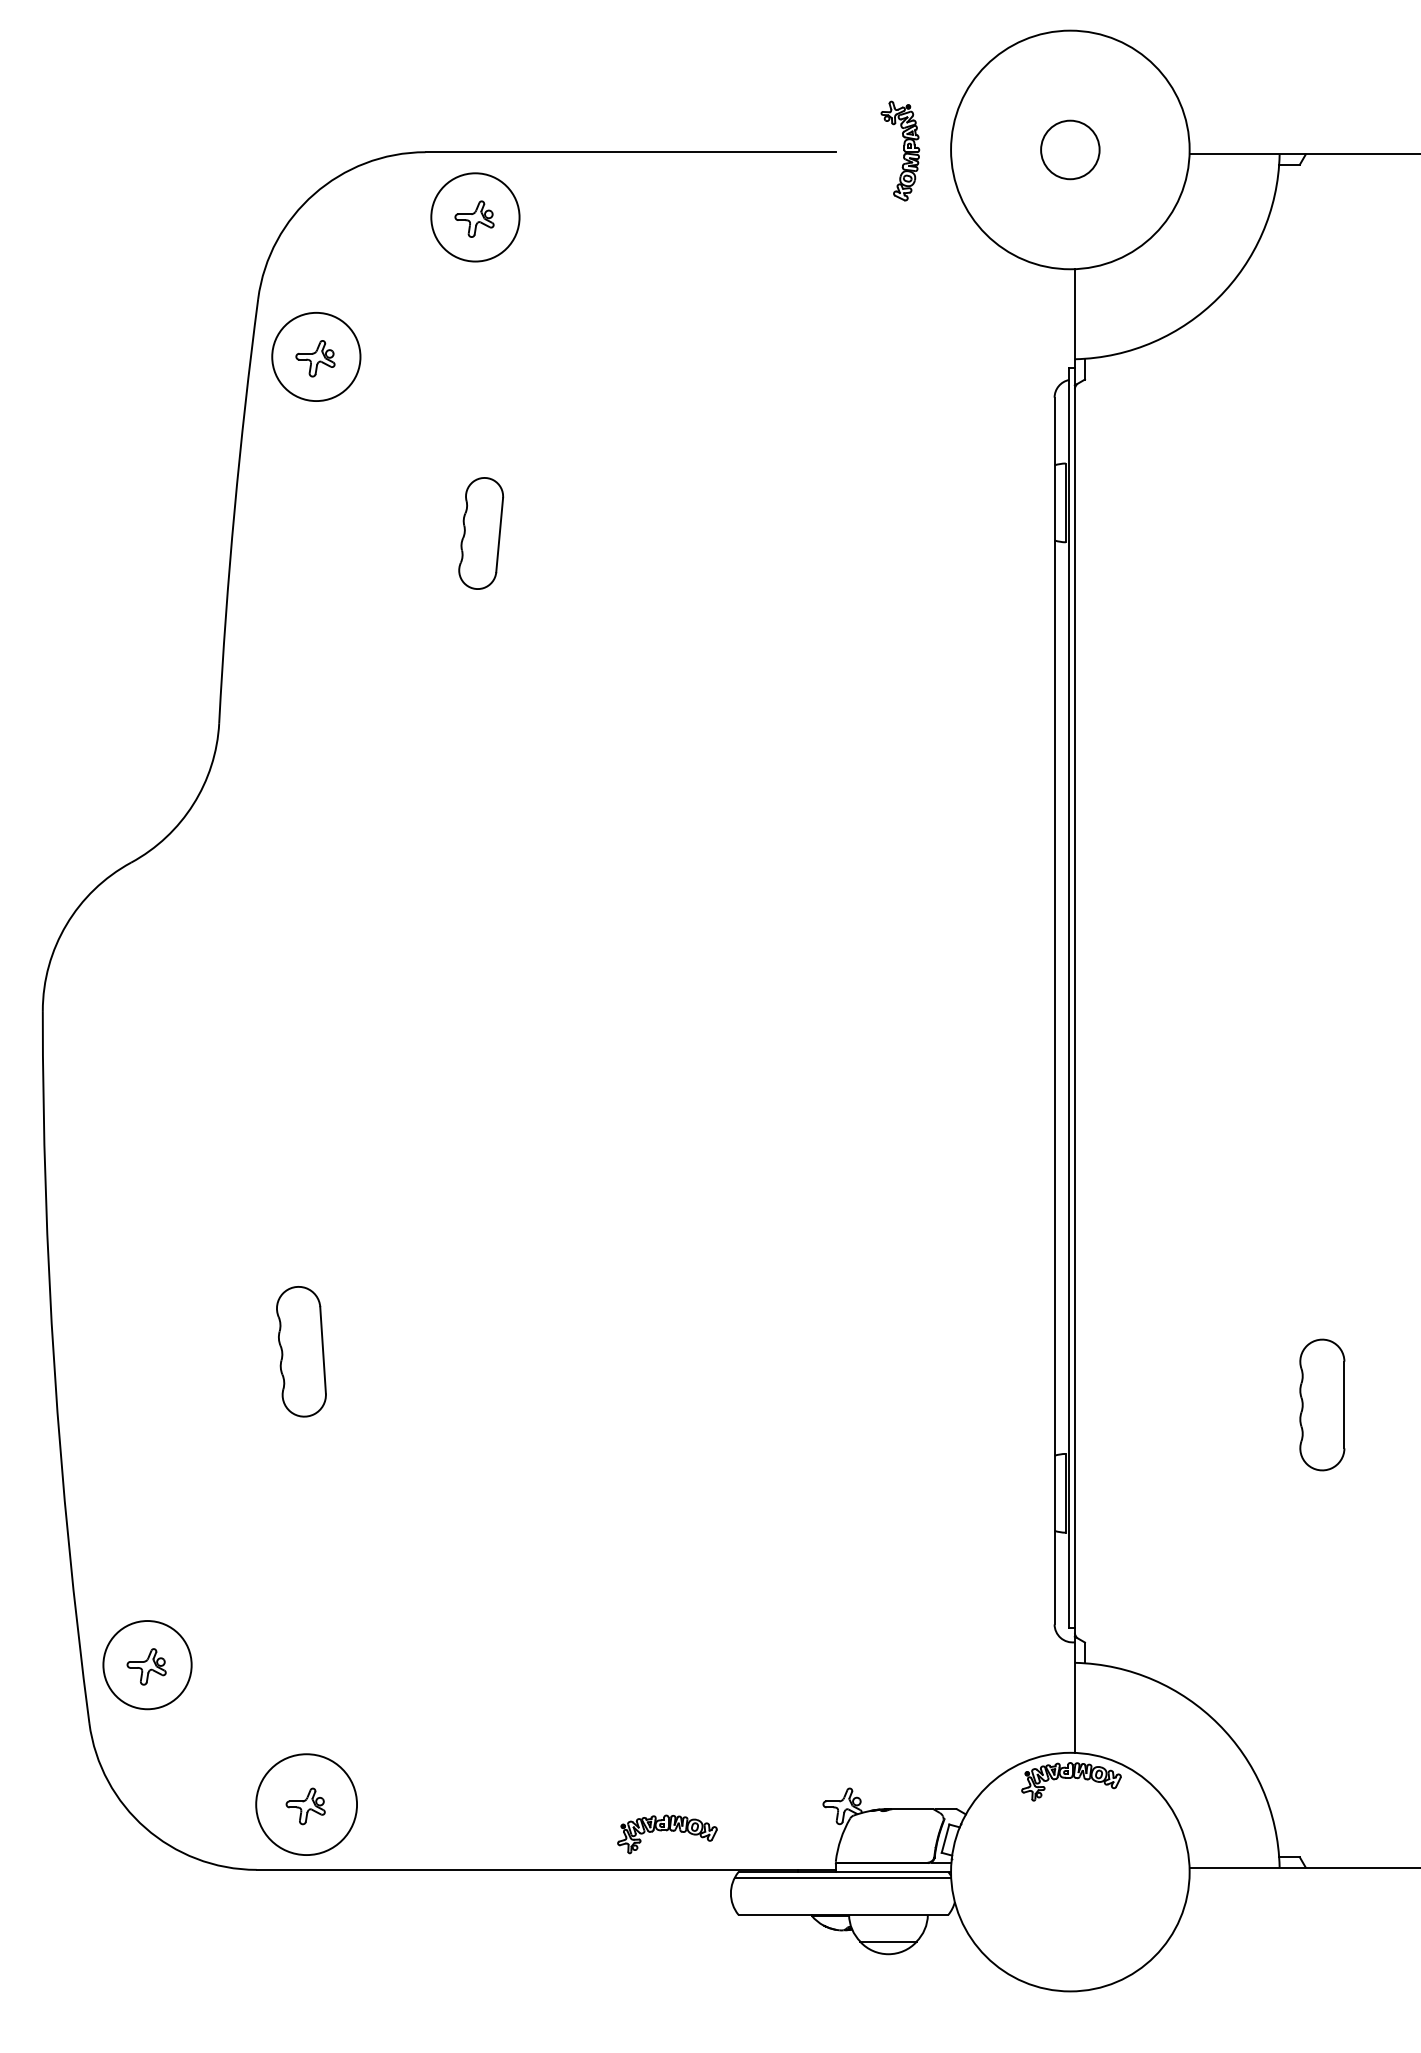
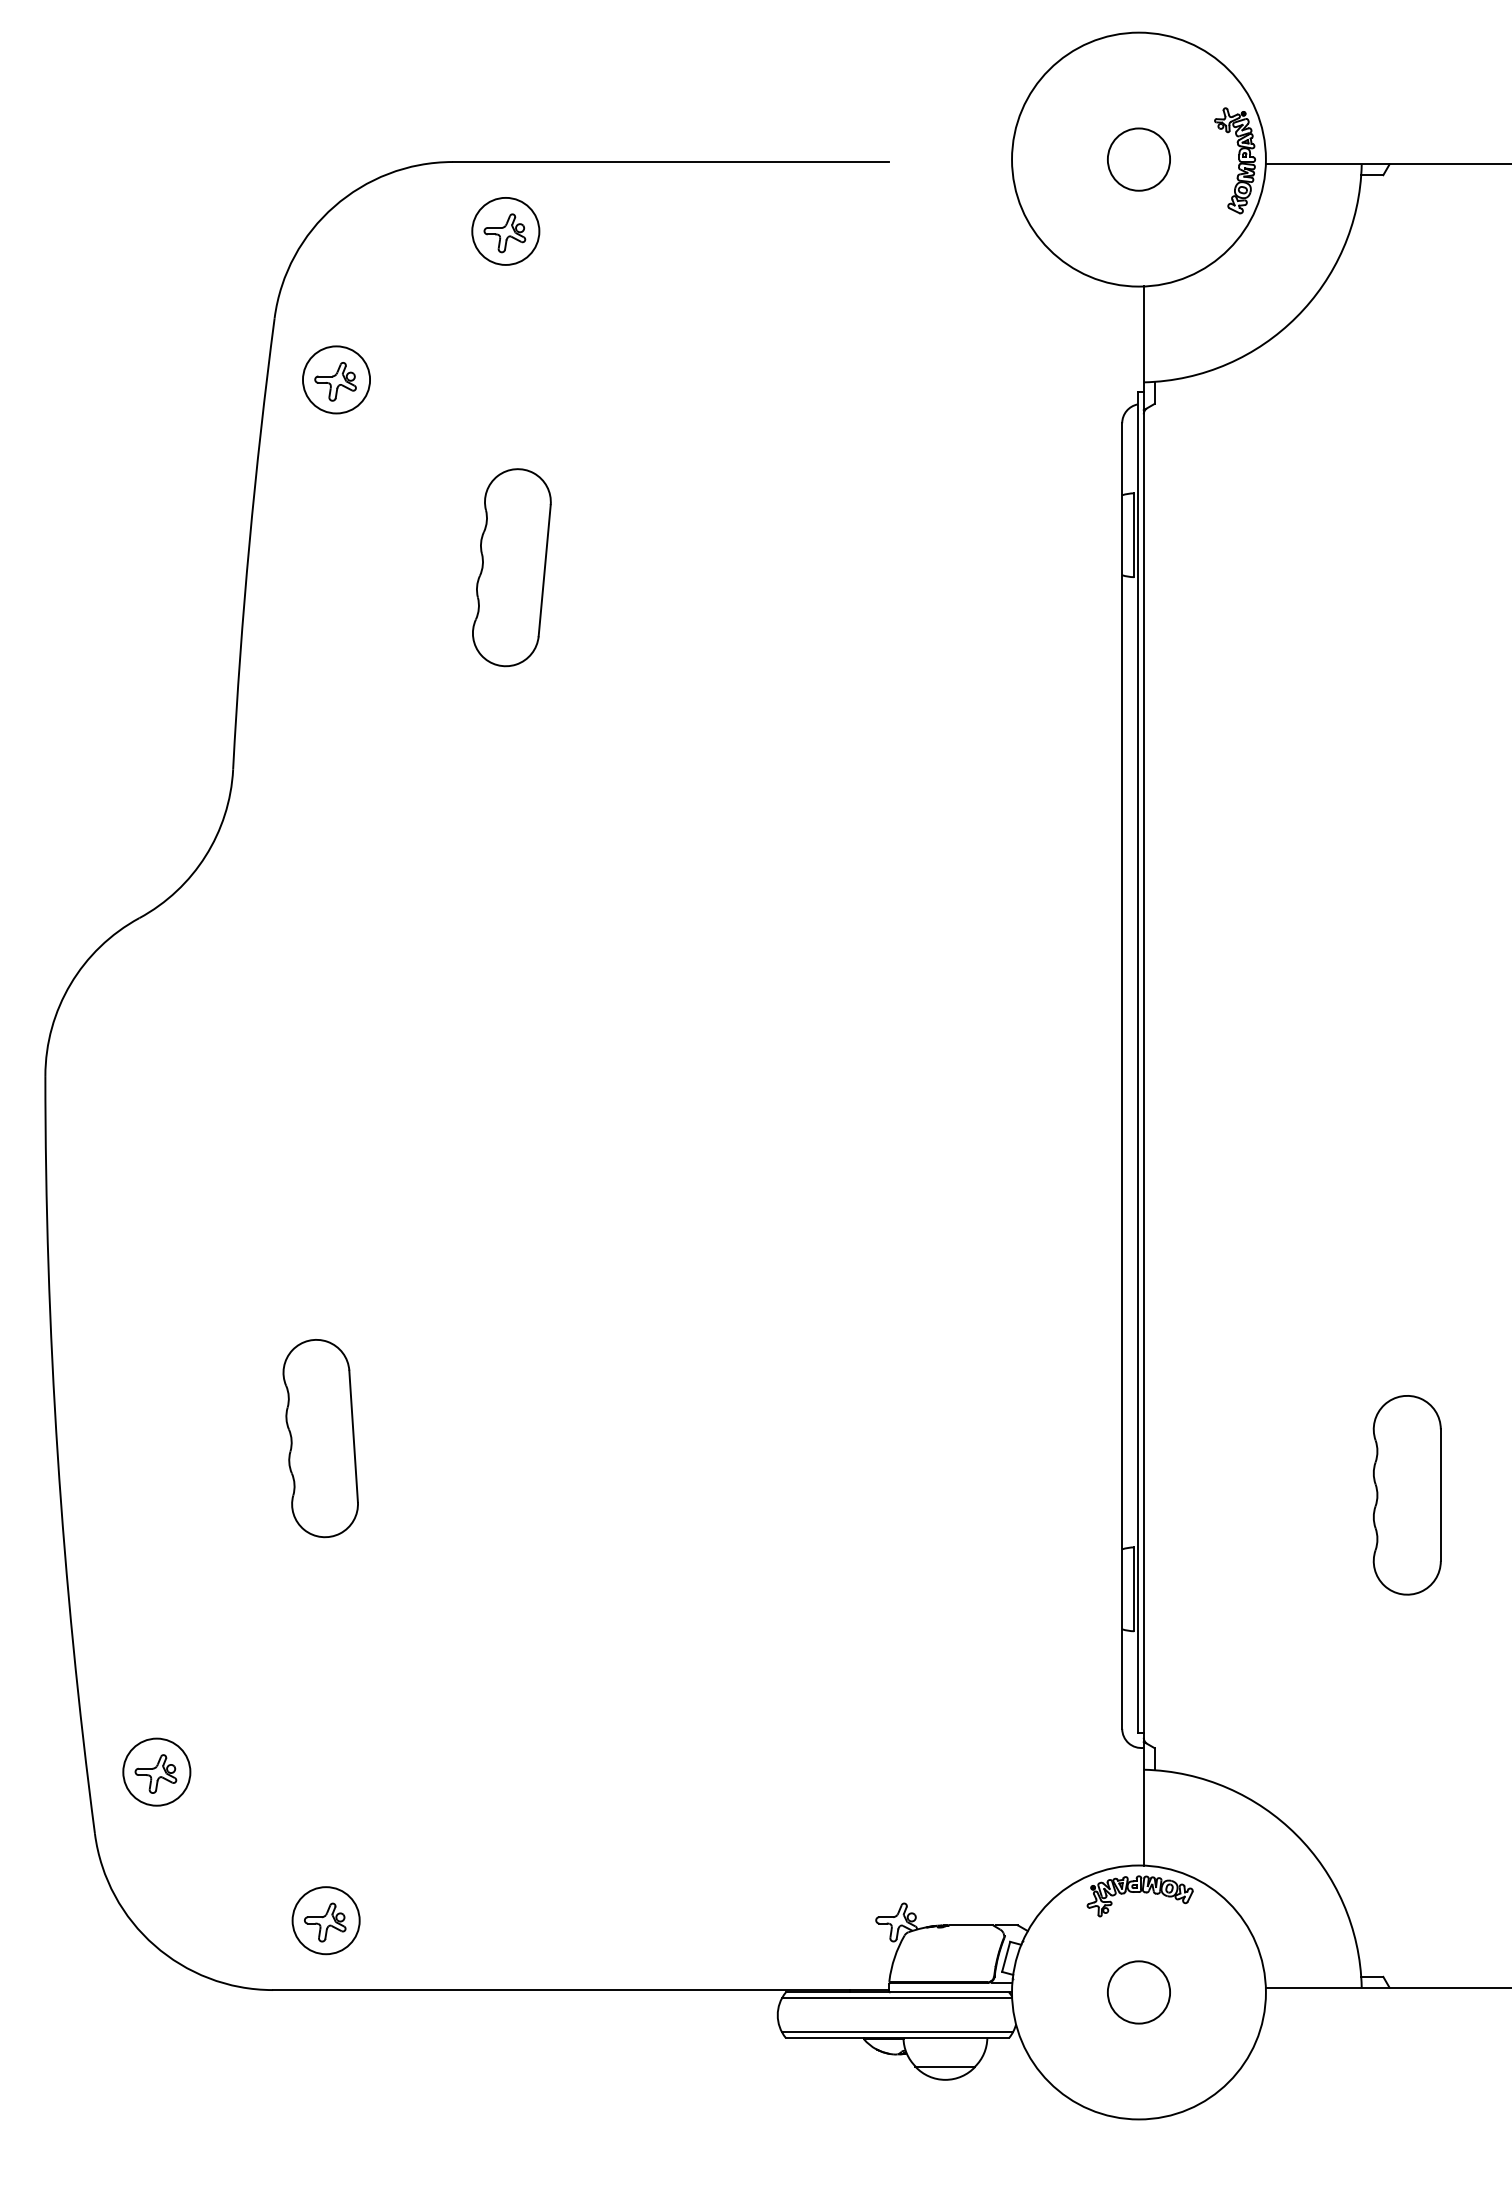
part: (899, 150) -> (1234, 160), moved
circle: (475, 216) -> (505, 230), size x0.71
circle: (316, 356) -> (336, 379), size x0.71
part: (480, 533) -> (511, 567), size x1.67
part: (301, 1351) -> (320, 1438), size x1.43
part: (1321, 1405) -> (1406, 1495), size x1.43
circle: (147, 1664) -> (156, 1771), size x0.71
circle: (306, 1804) -> (325, 1920), size x0.62
part: (666, 1834) -> (709, 1952), removed
circle: (1069, 1872) -> (1138, 1992), added
line: (843, 1909) -> (897, 2032), added

